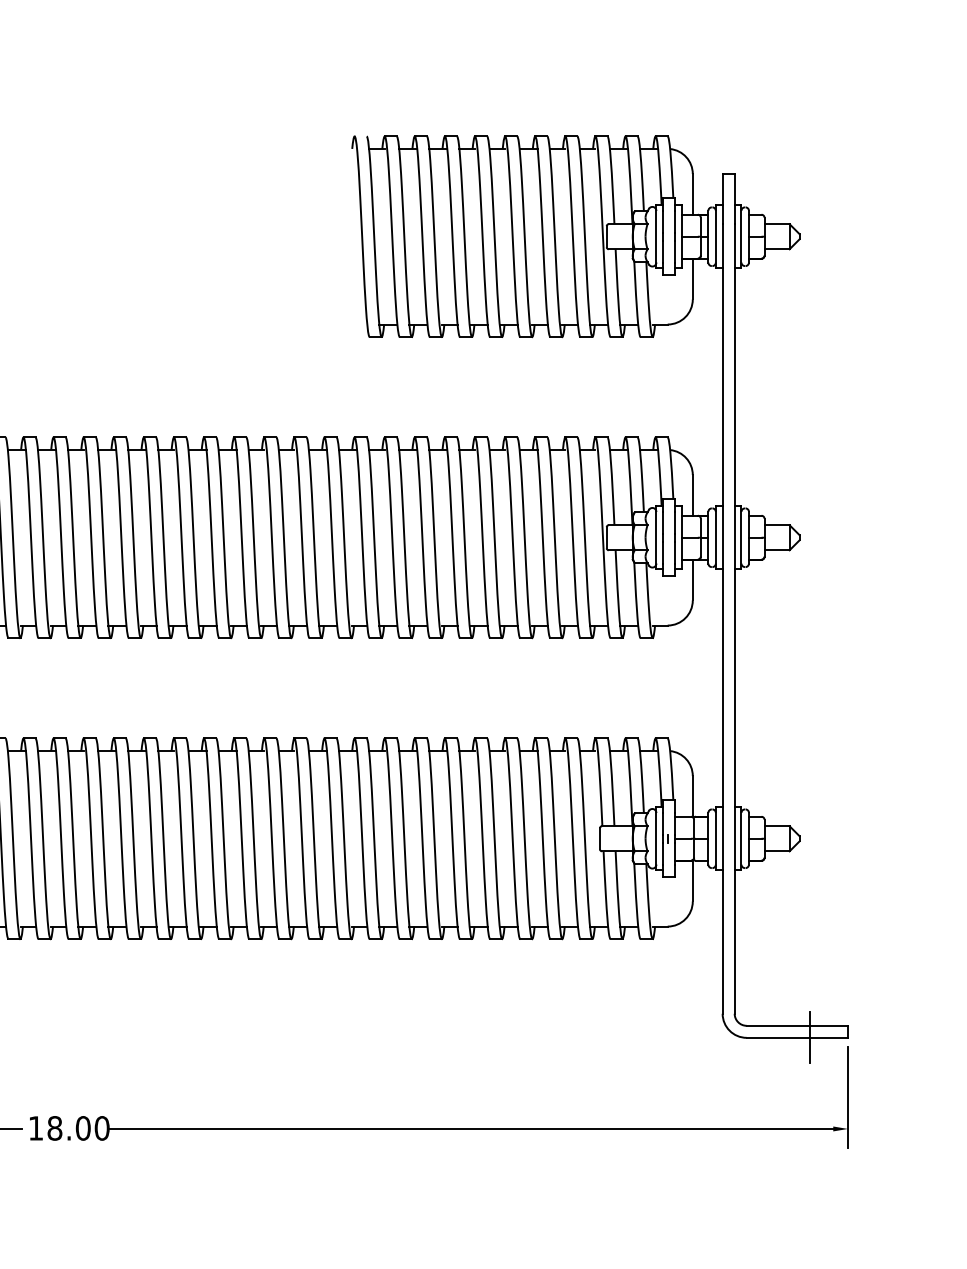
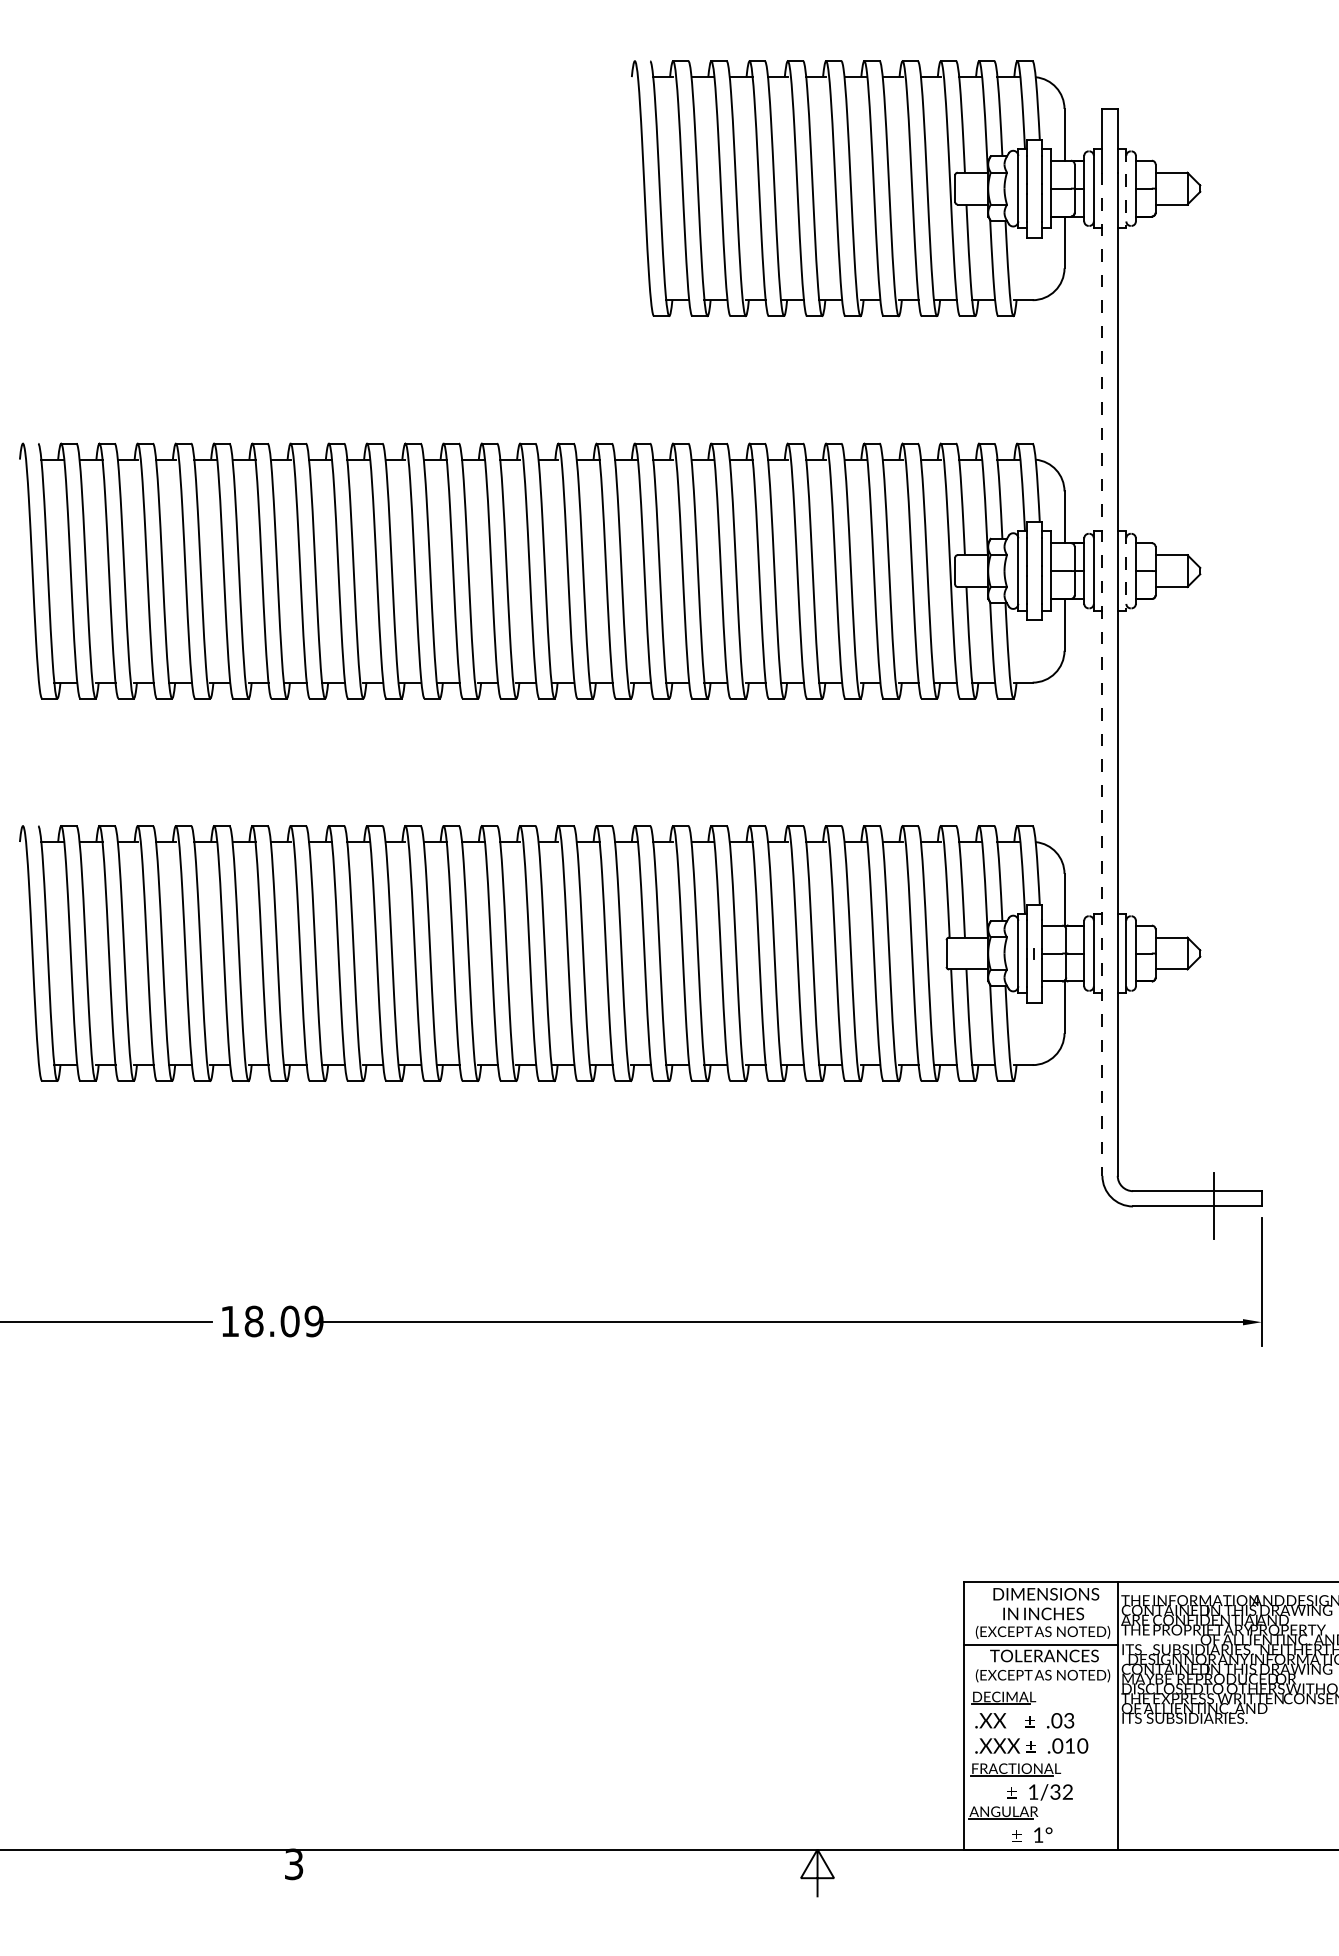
line: (741, 236) -> (1126, 188), solid -> dashed
line: (741, 538) -> (1126, 571), solid -> dashed
line: (722, 619) -> (1102, 674), solid -> dashed
text: (101, 1128) -> (313, 1321), 18.00 -> 18.09

